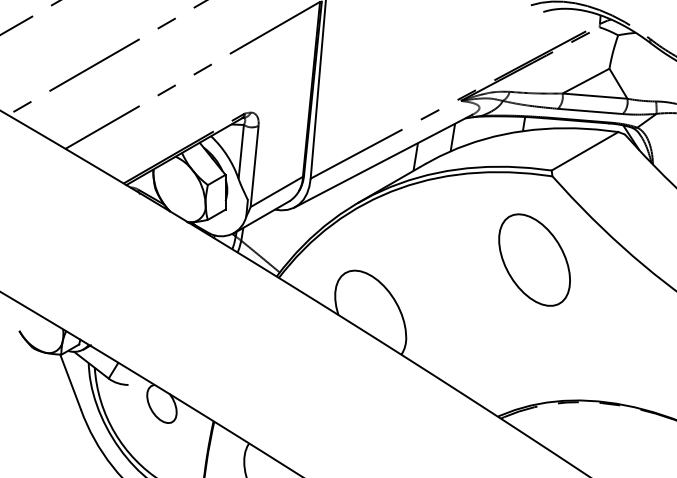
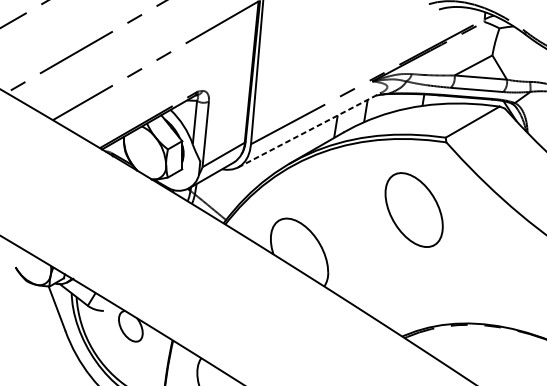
line: (383, 160) -> (309, 129), solid -> dashed
part: (534, 259) -> (414, 209), moved

